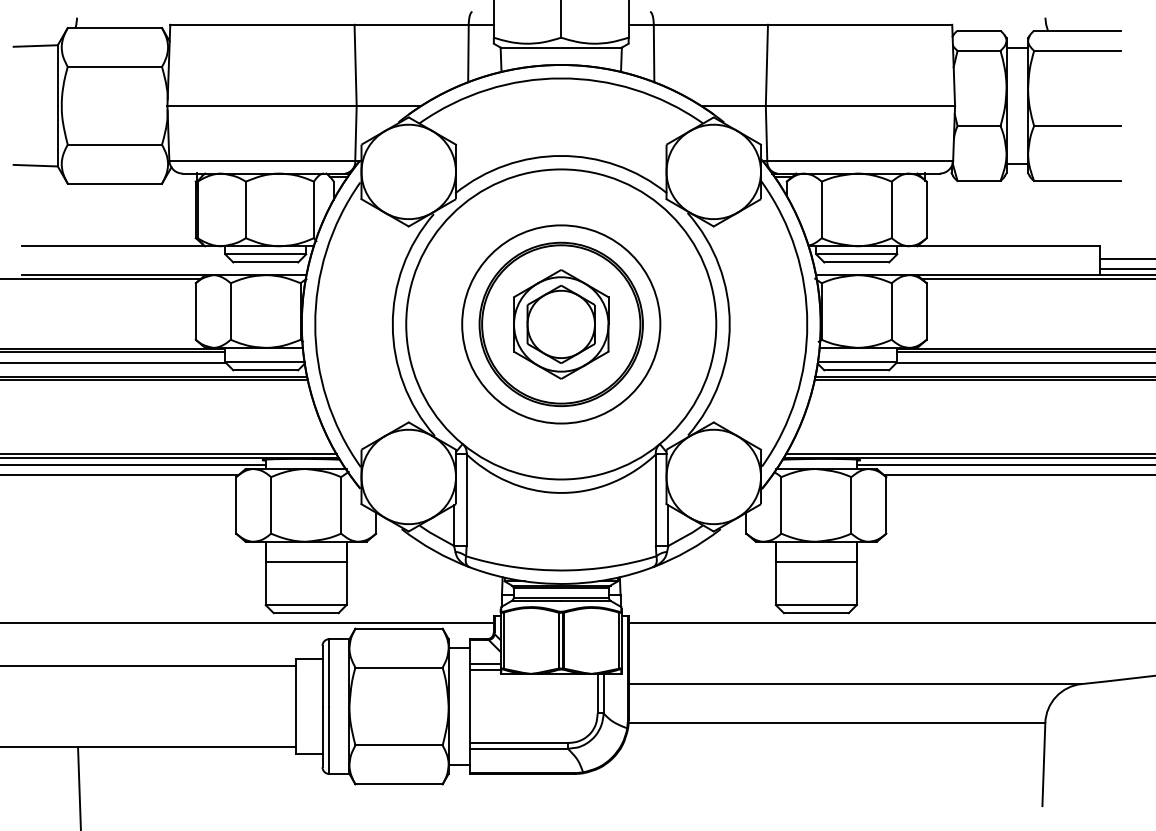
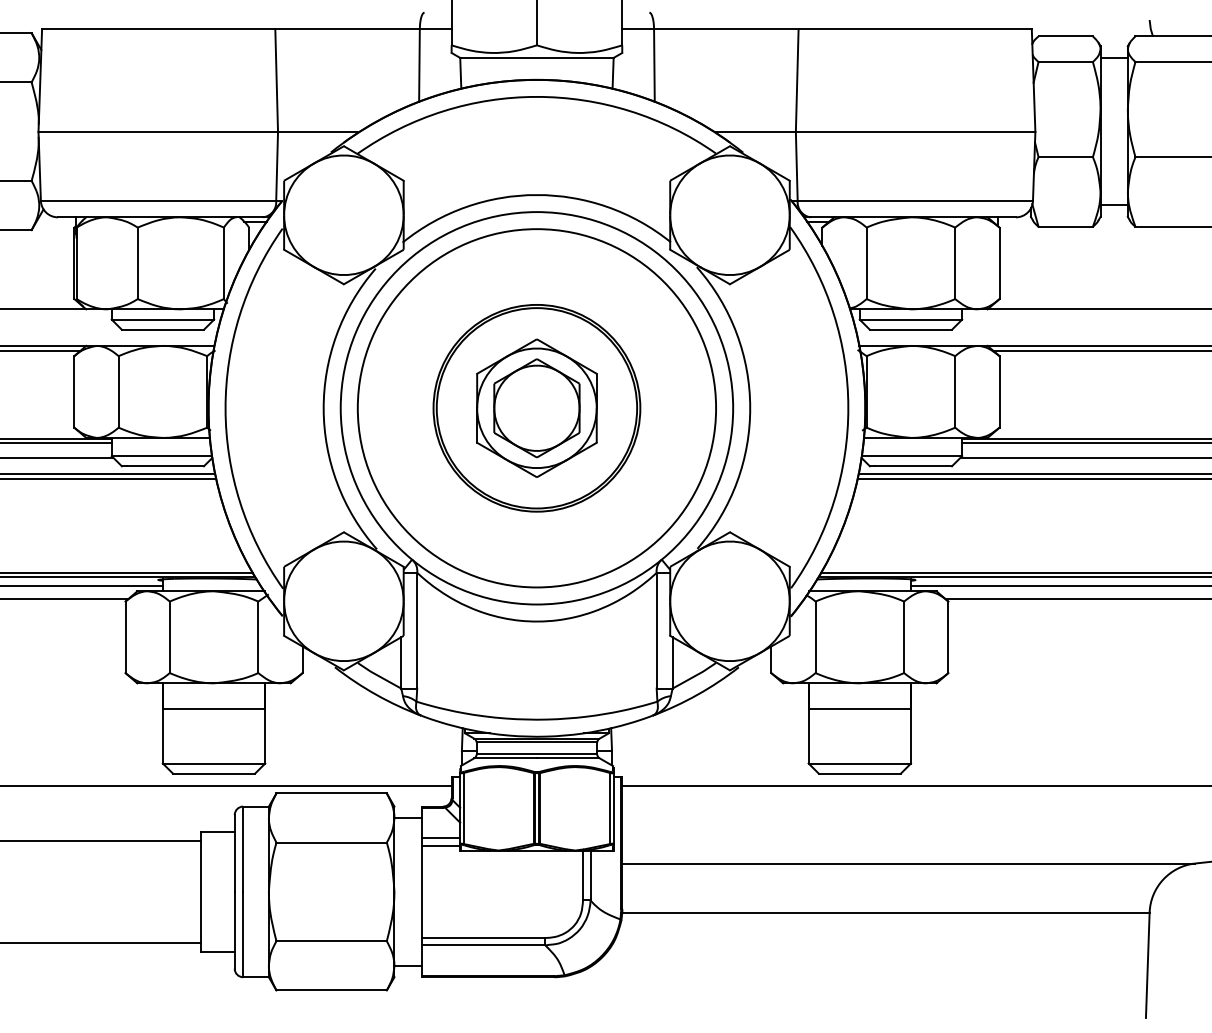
circle: (560, 324) -> (535, 408), size x1.43

